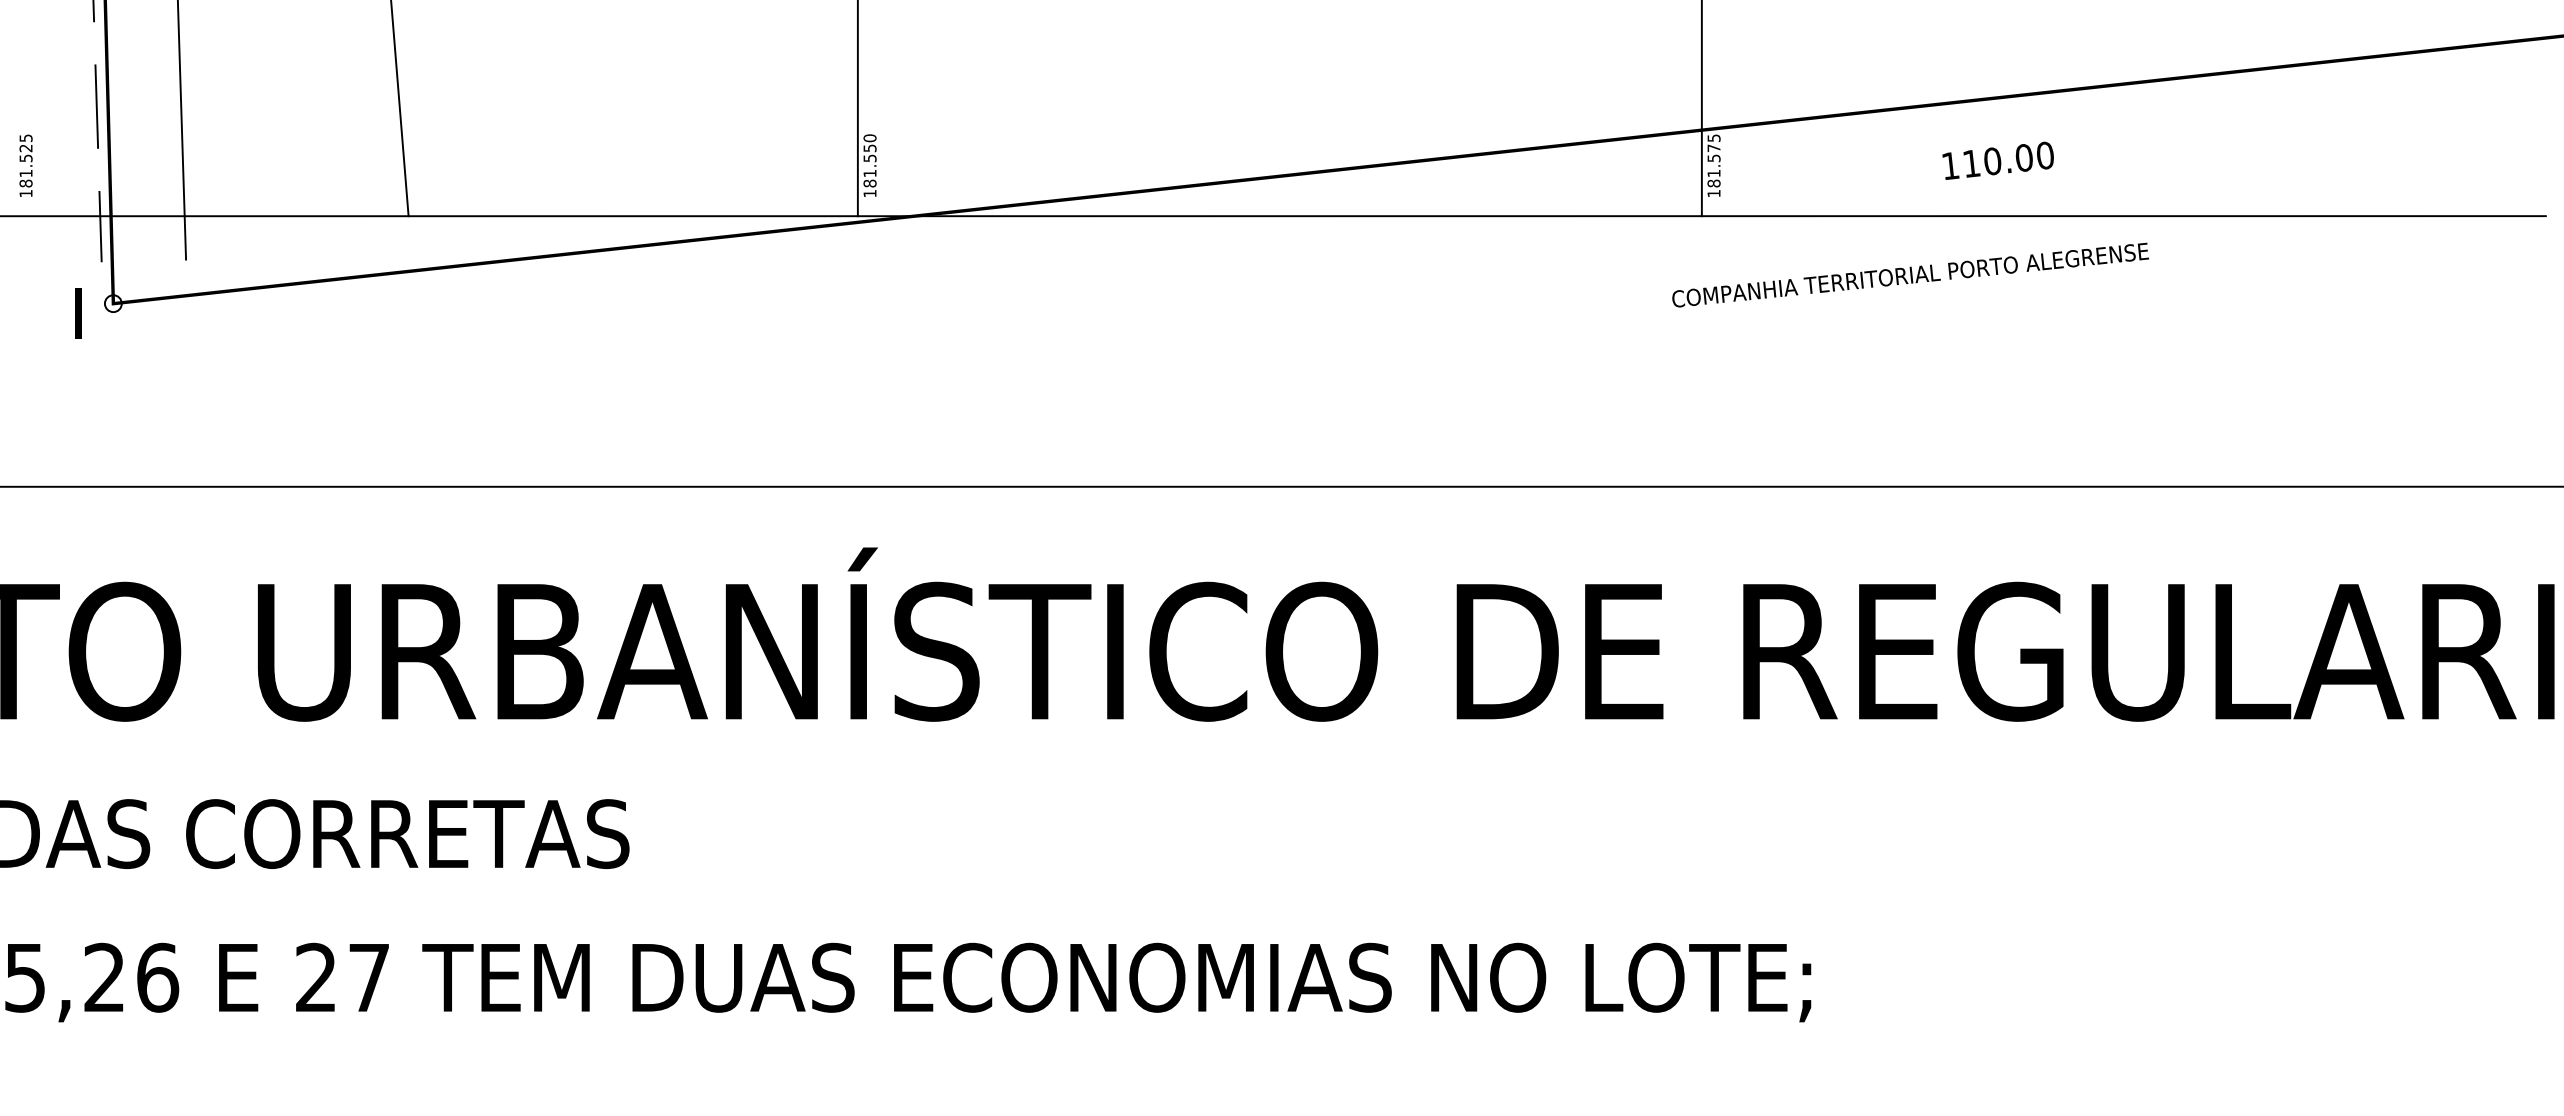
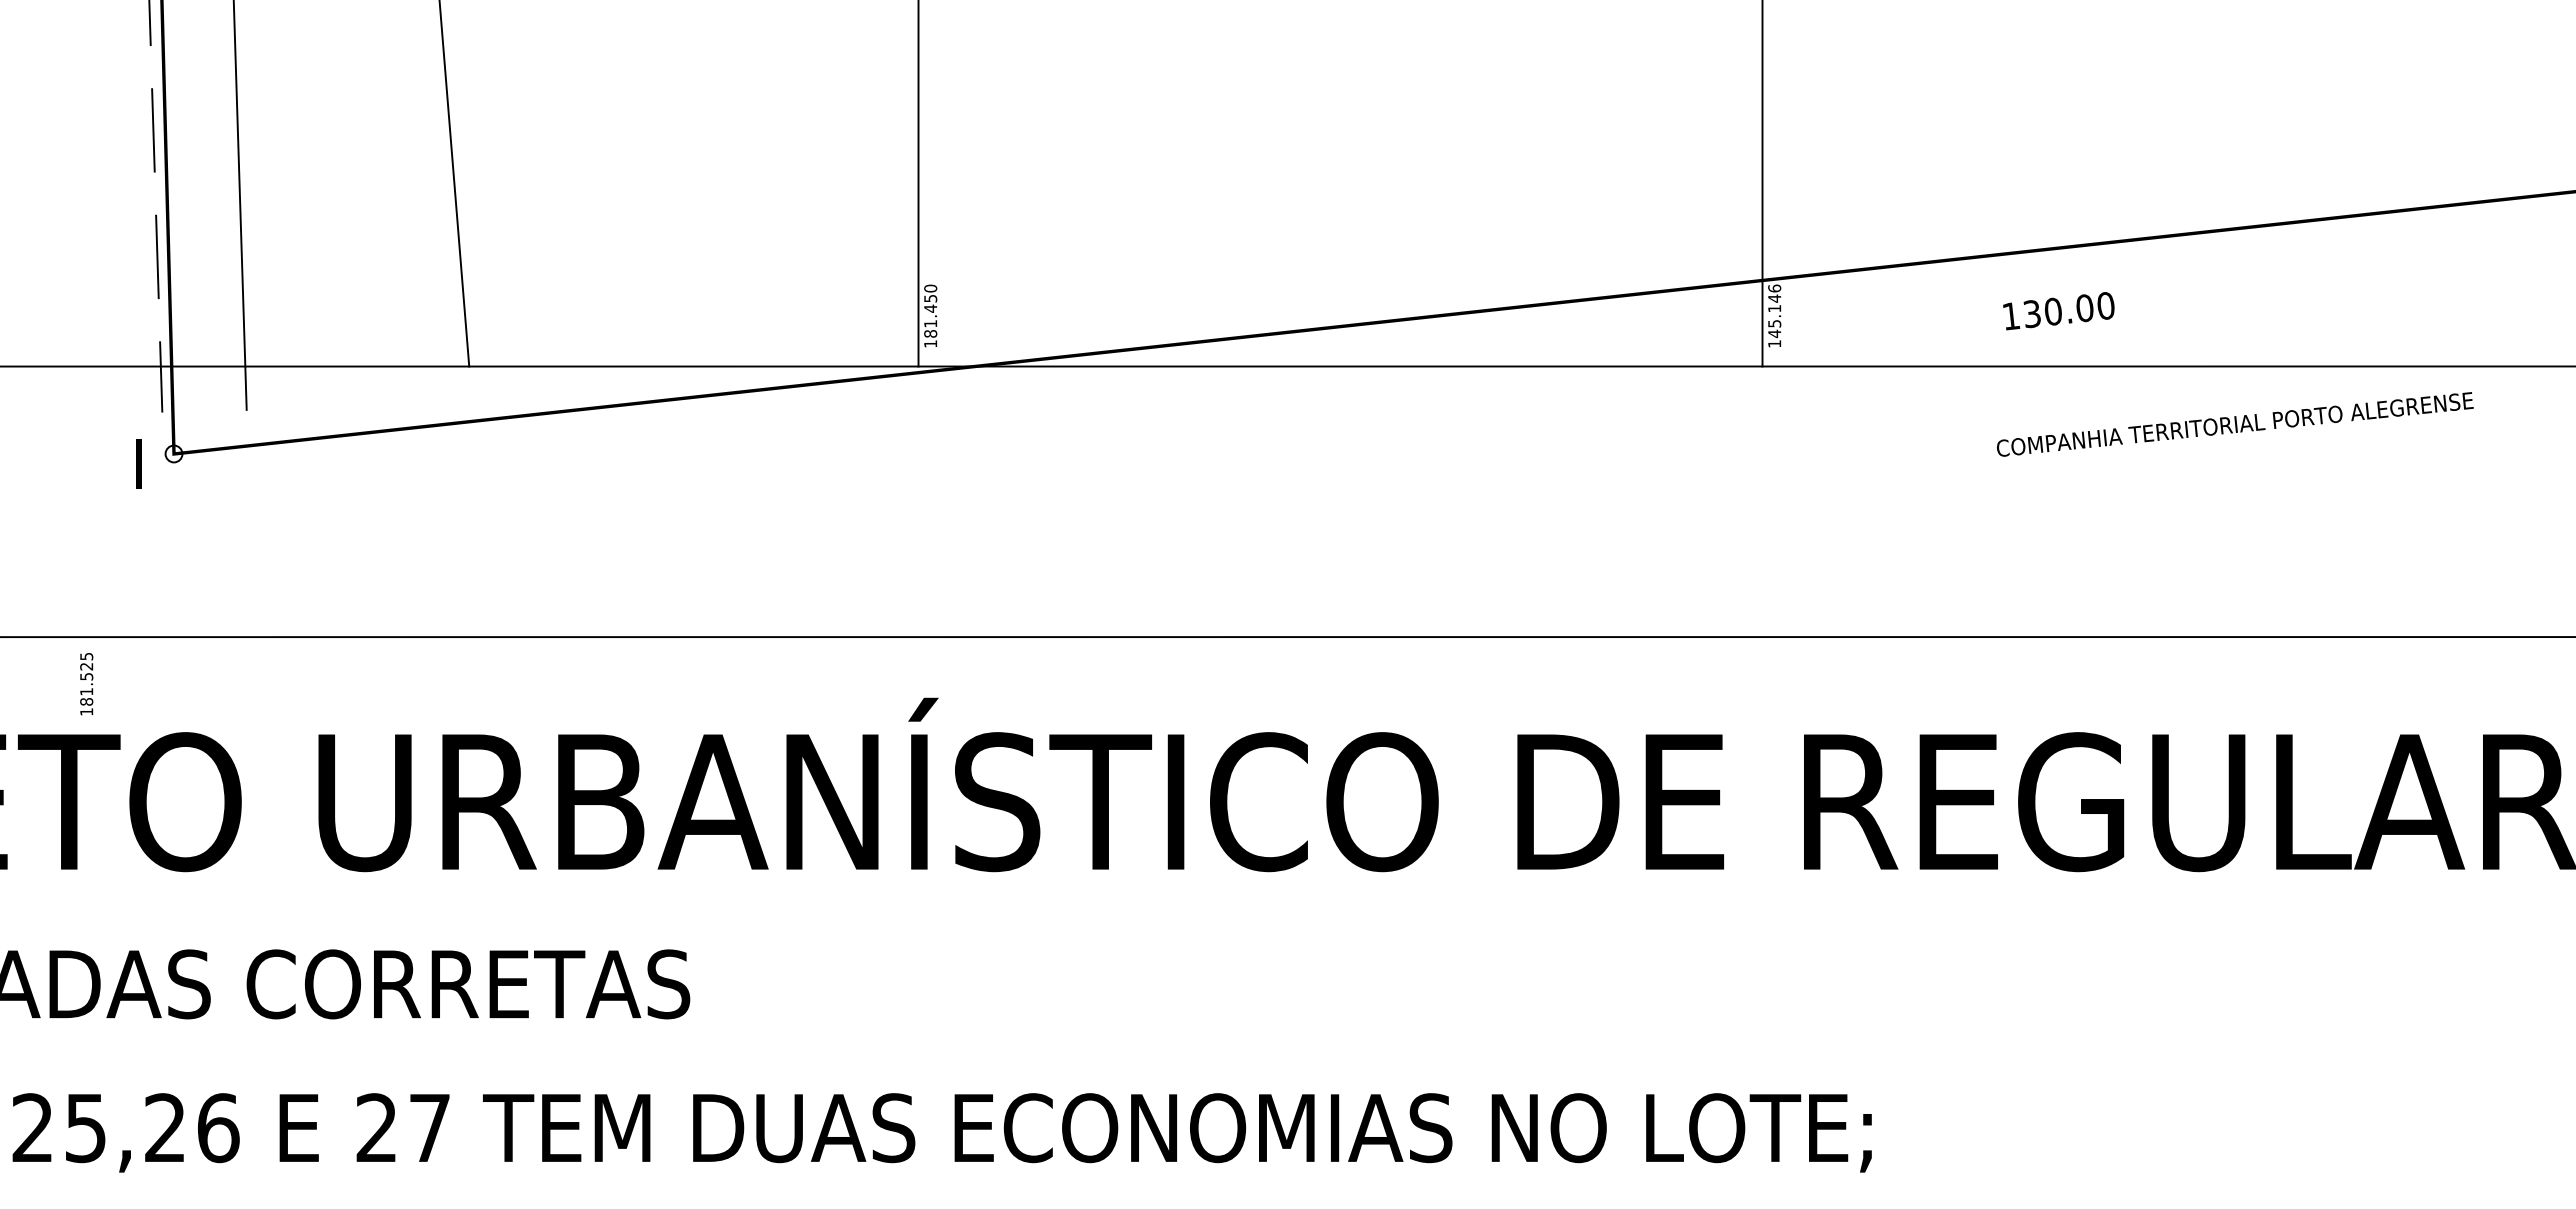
text: (869, 158) -> (930, 308), 181.550 -> 181.450
text: (1713, 161) -> (1774, 311), 181.575 -> 145.146
text: (1971, 164) -> (2032, 314), 110.00 -> 130.00
text: (25, 166) -> (86, 684), moved
text: (1910, 275) -> (2235, 424), moved

